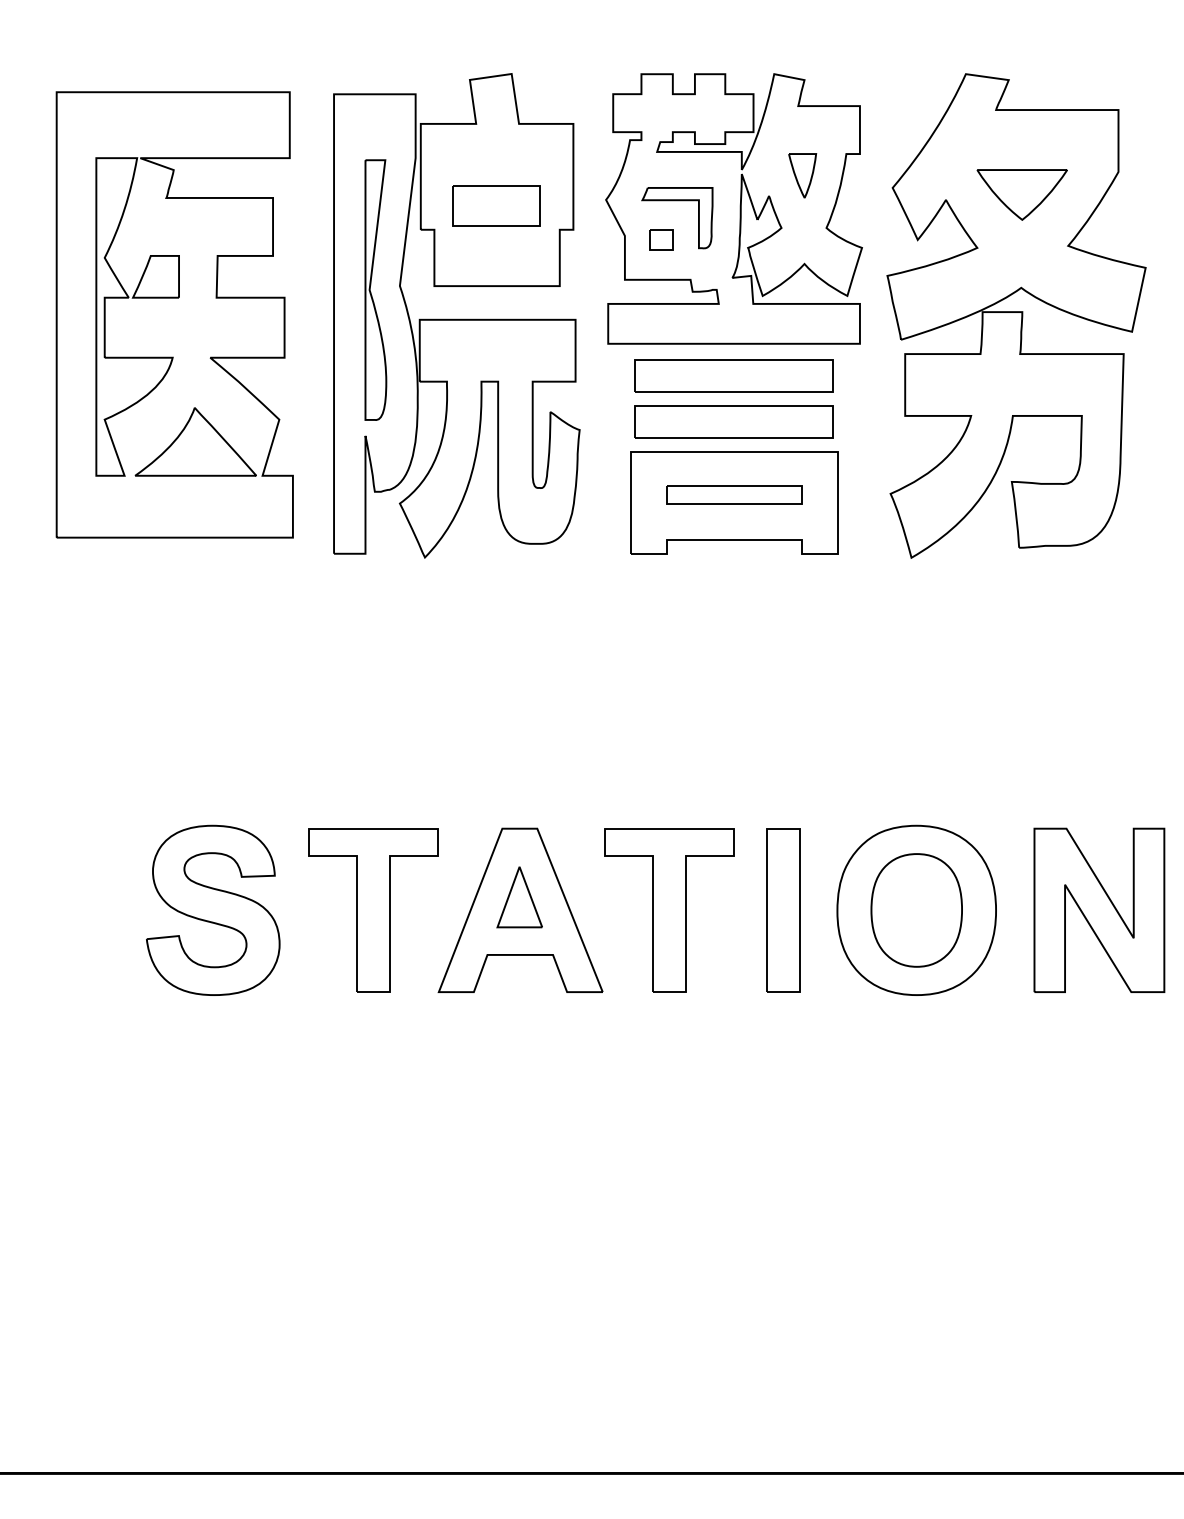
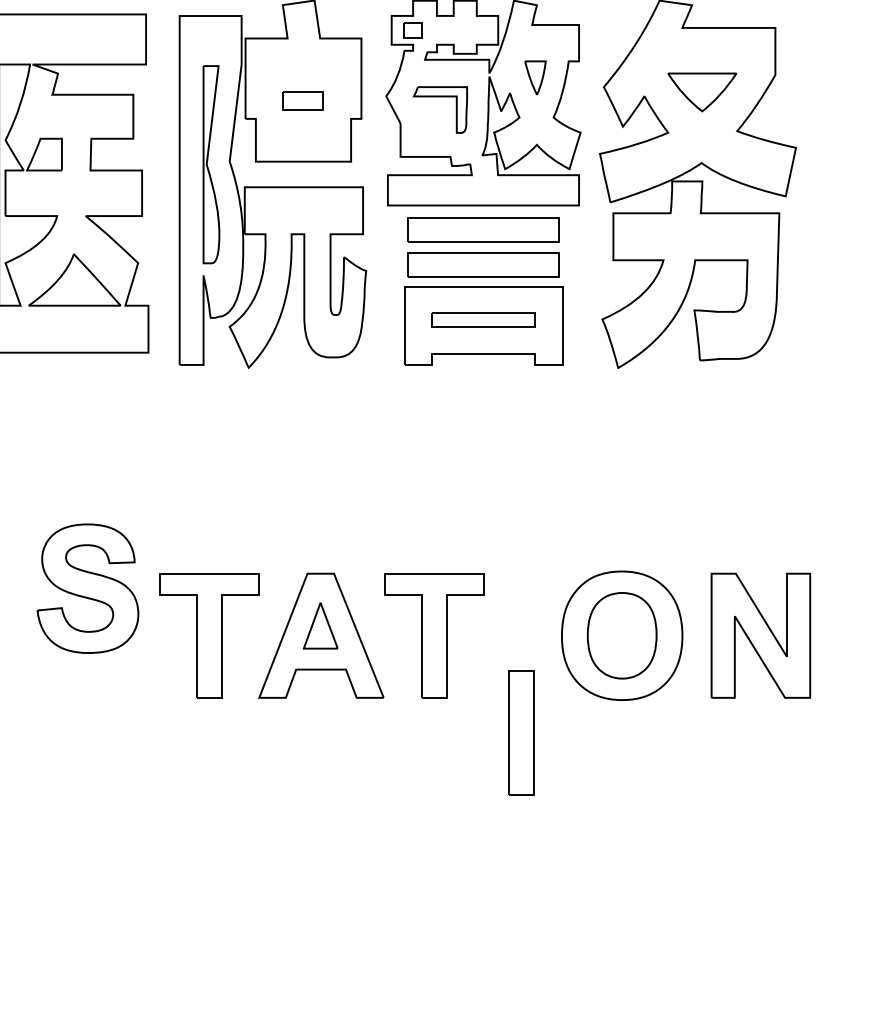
part: (496, 205) -> (303, 100), size x0.6
part: (661, 239) -> (413, 29), moved
part: (213, 909) -> (88, 587), moved
part: (783, 910) -> (521, 733), moved

